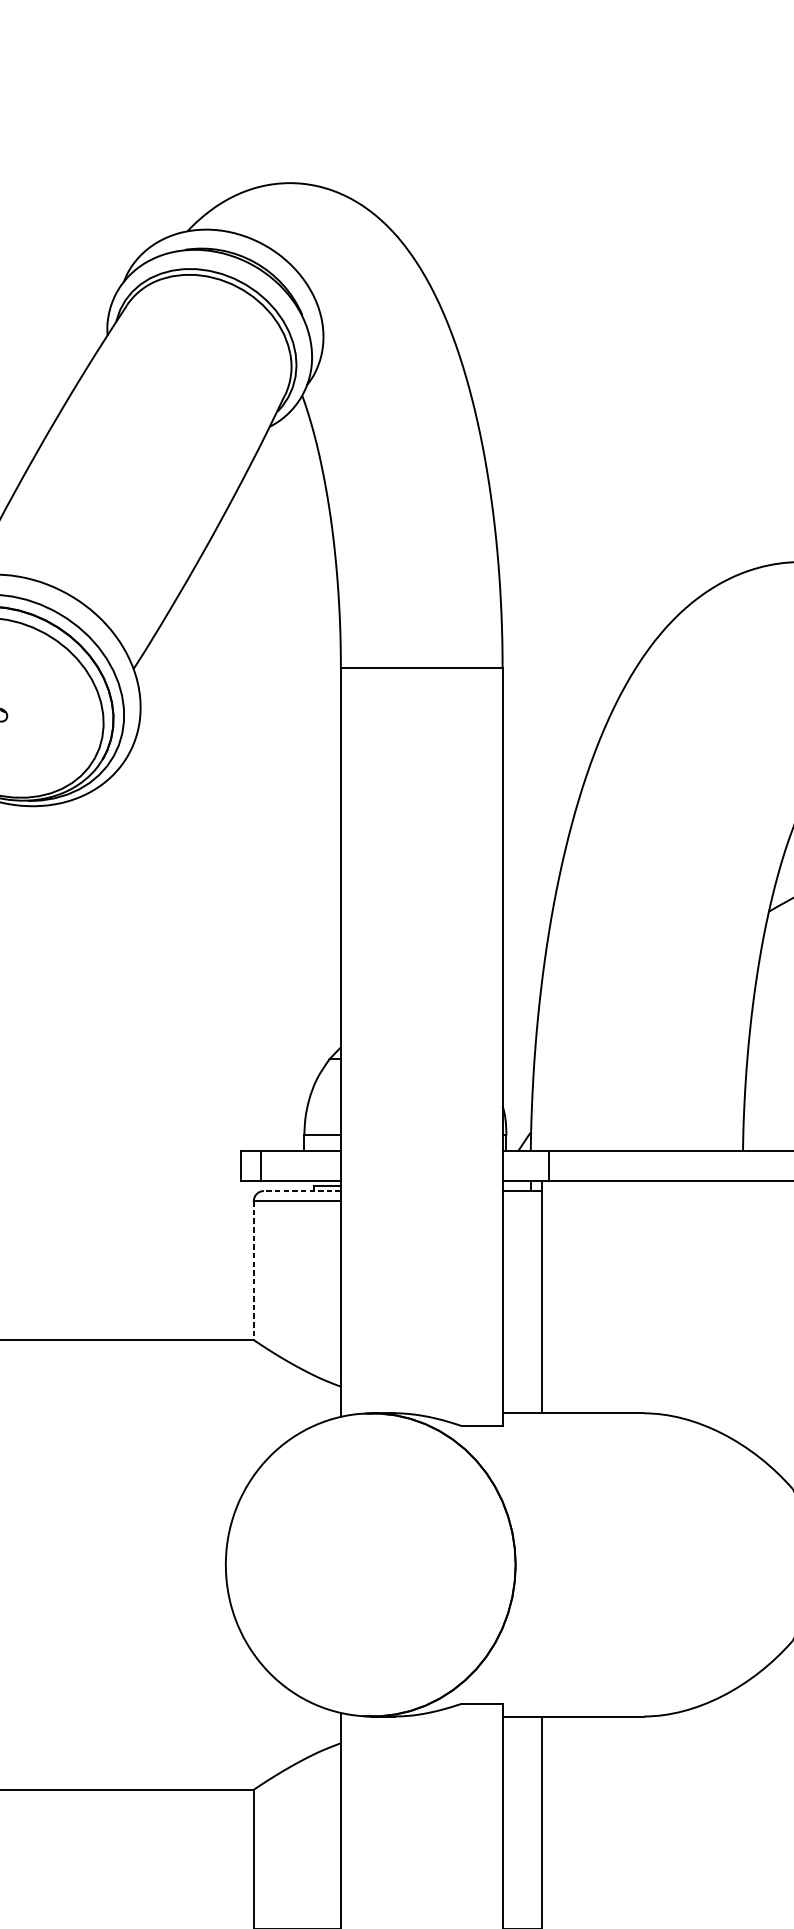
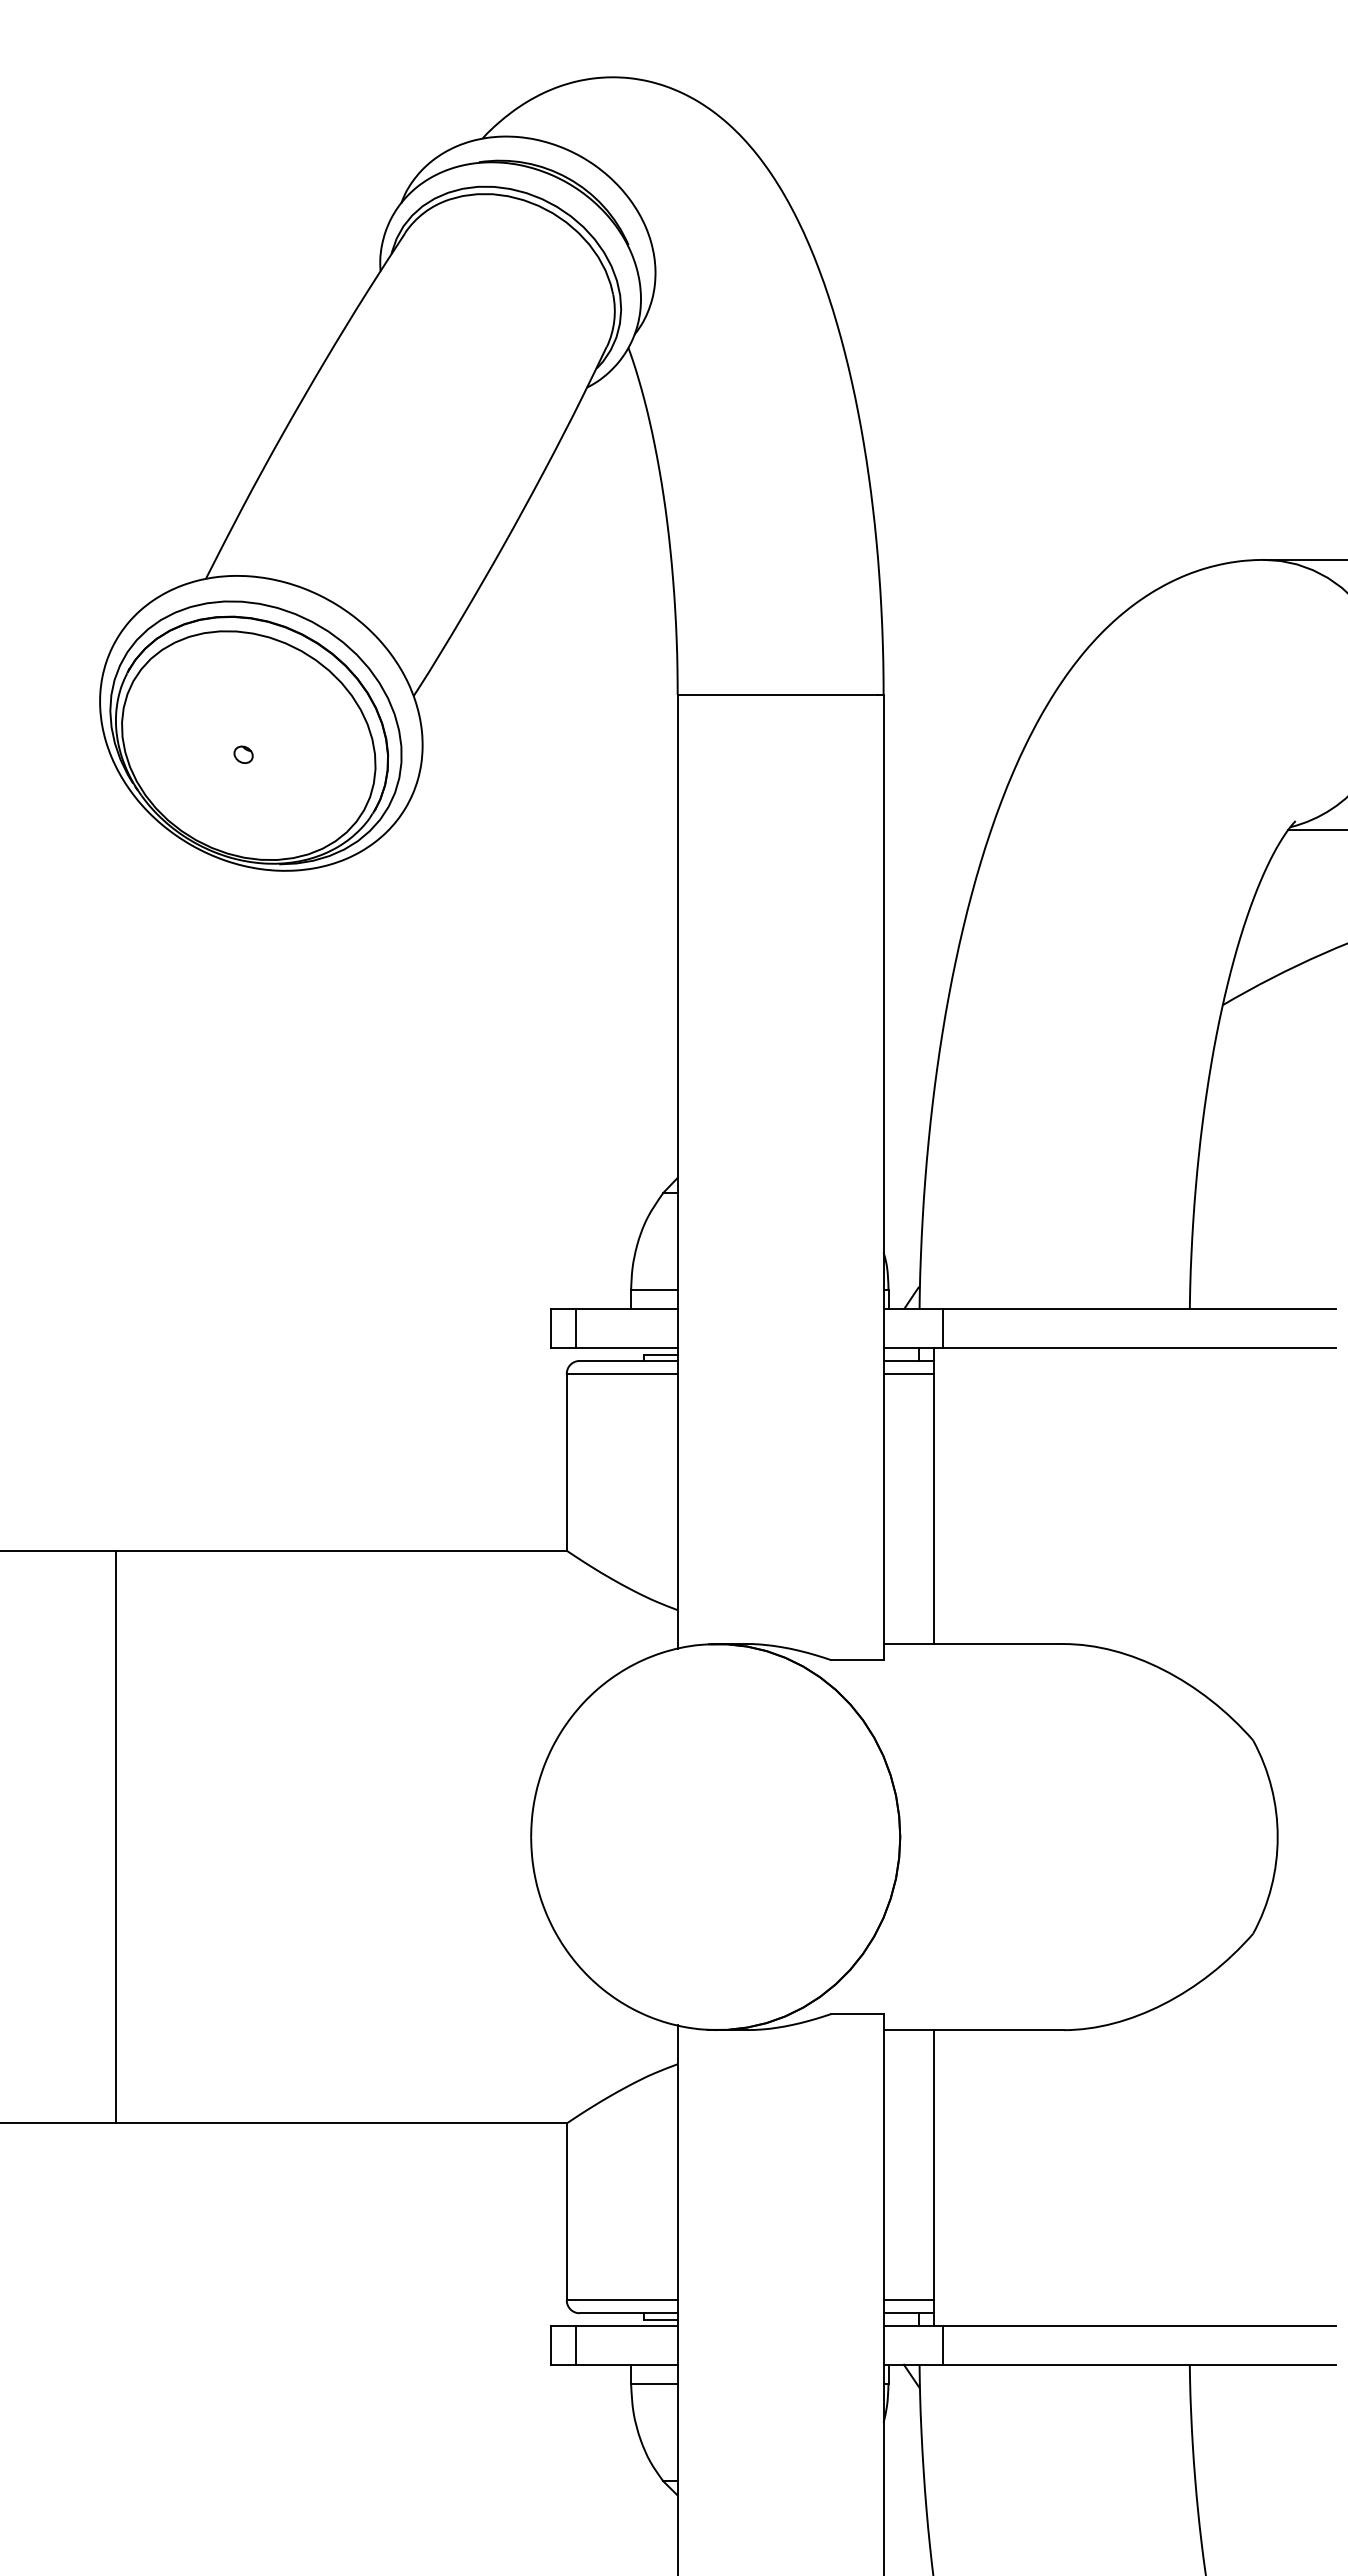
line: (302, 1190) -> (628, 1360), dashed -> solid
line: (522, 1200) -> (908, 1373), added
line: (253, 1270) -> (566, 1462), dashed -> solid

